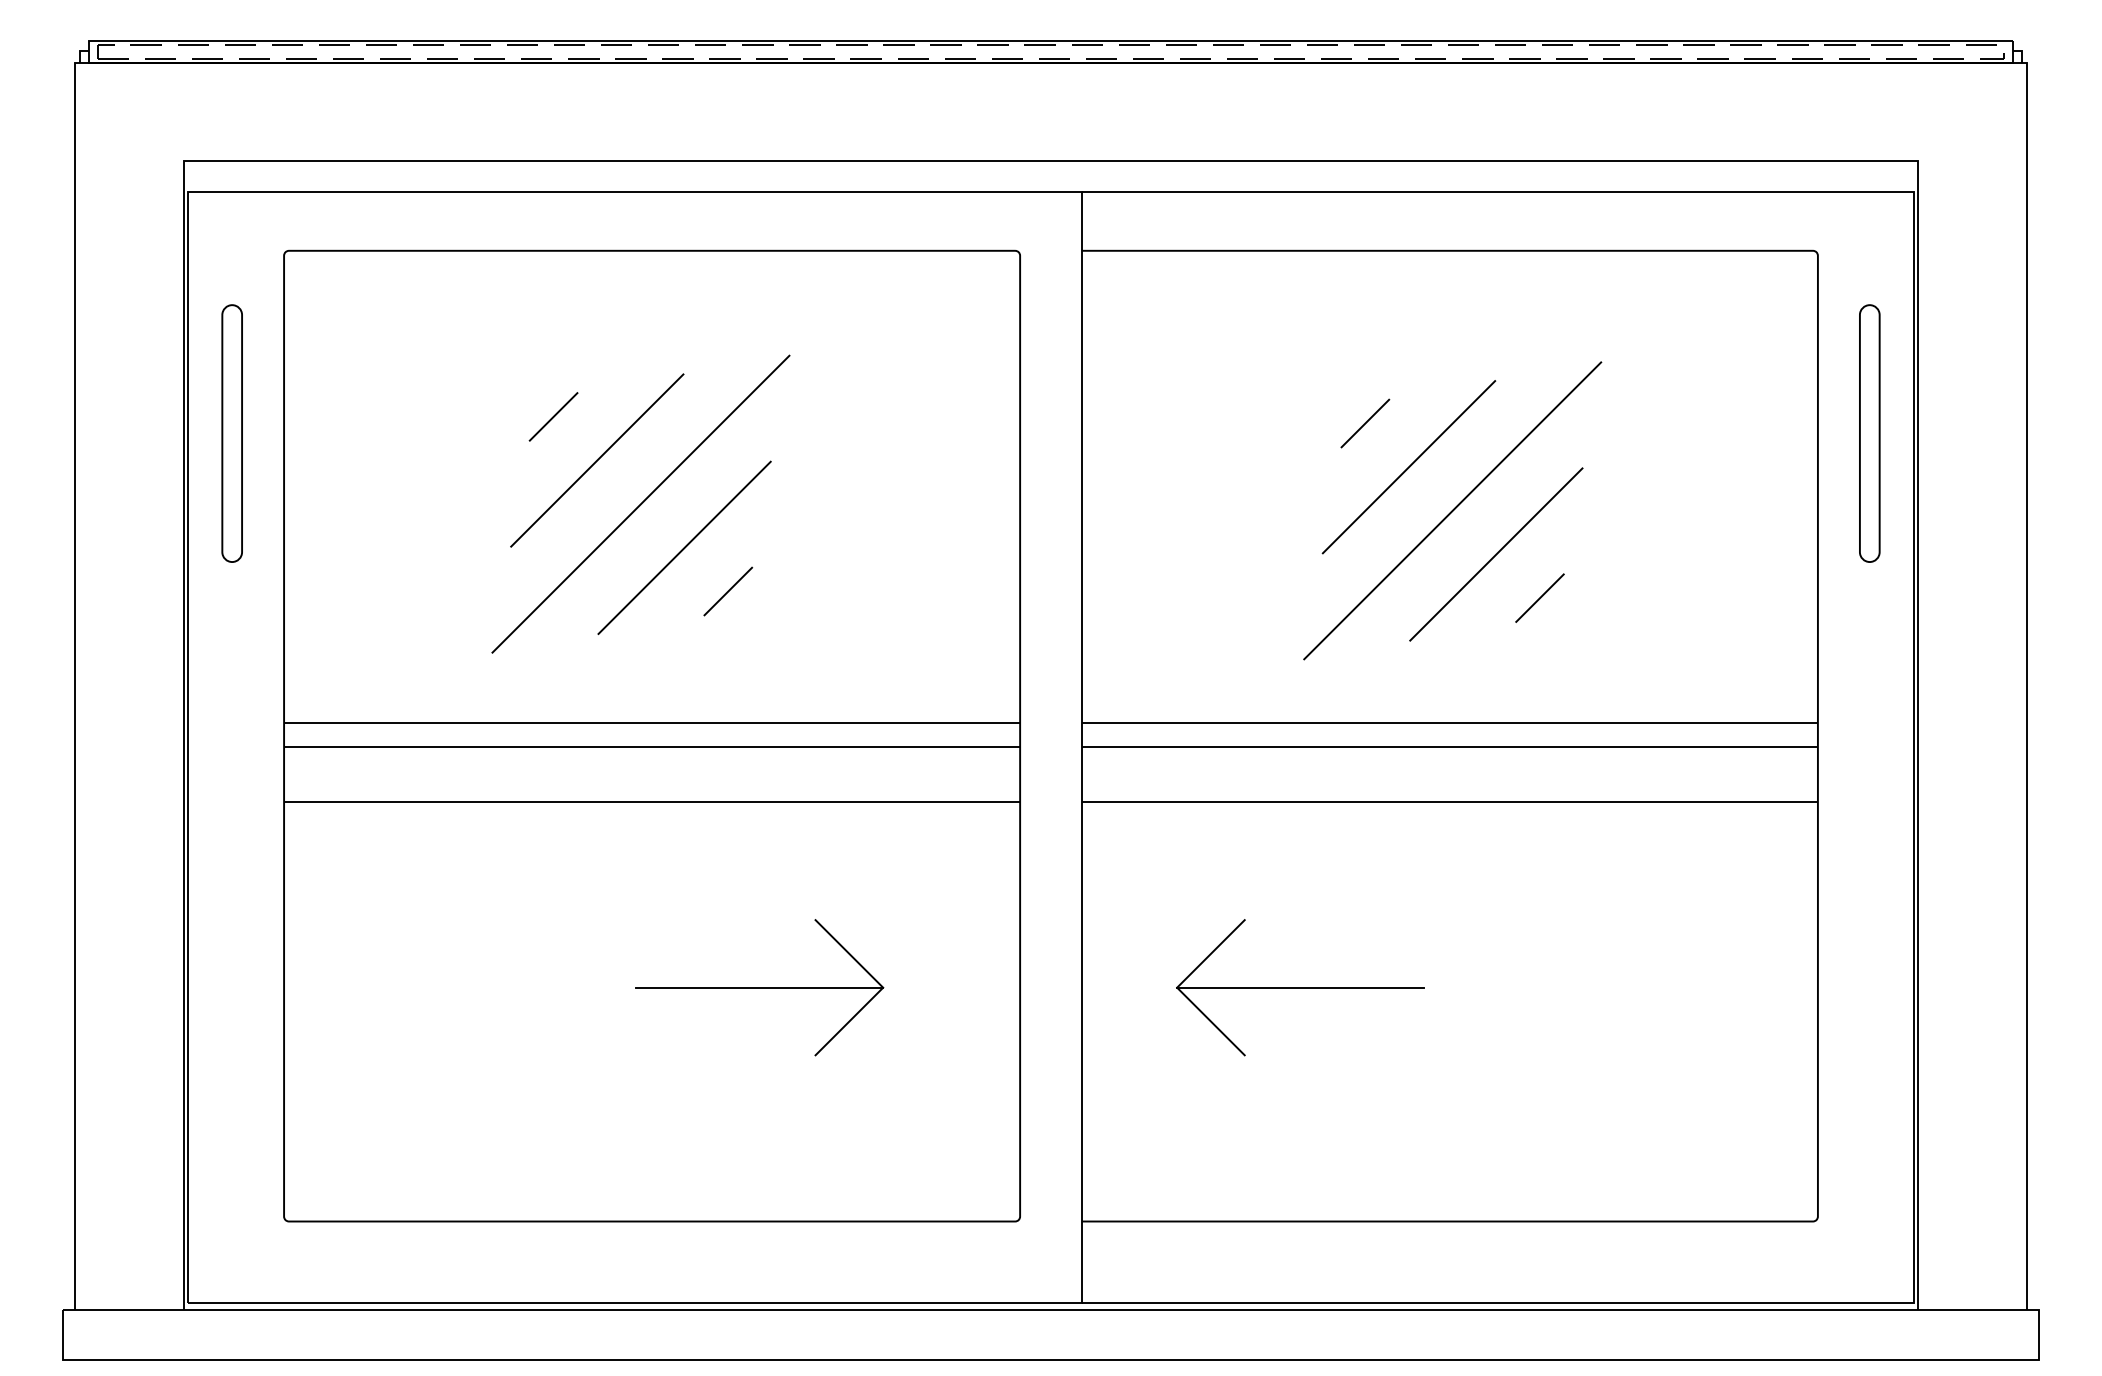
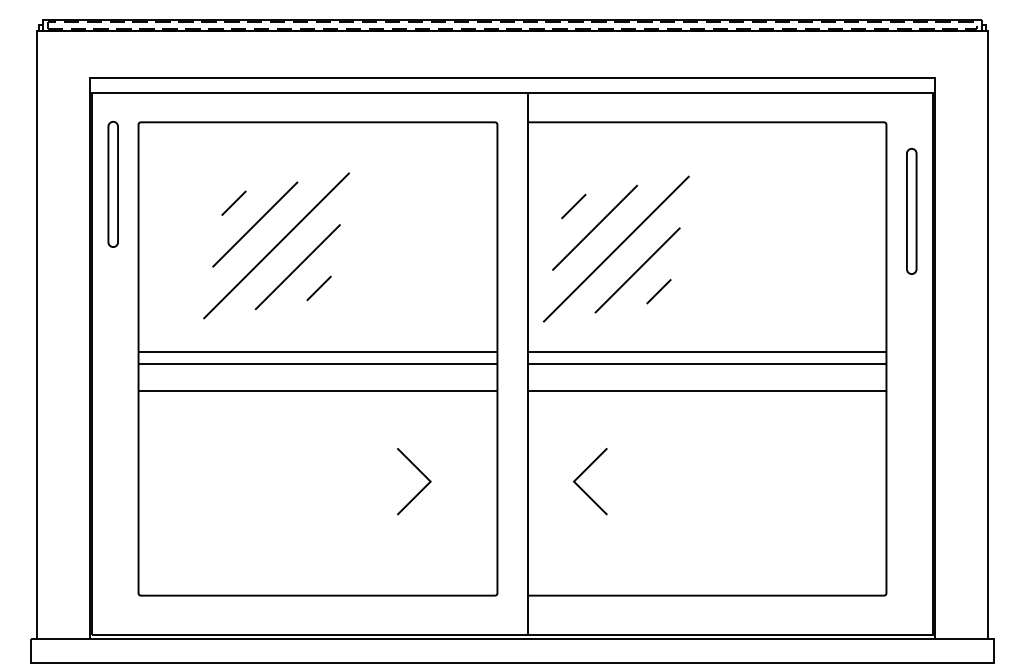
part: (230, 431) -> (112, 183), moved
part: (640, 503) -> (276, 245), moved
part: (1450, 509) -> (615, 248), moved
line: (759, 987) -> (370, 481), removed
line: (1301, 987) -> (634, 481), removed

